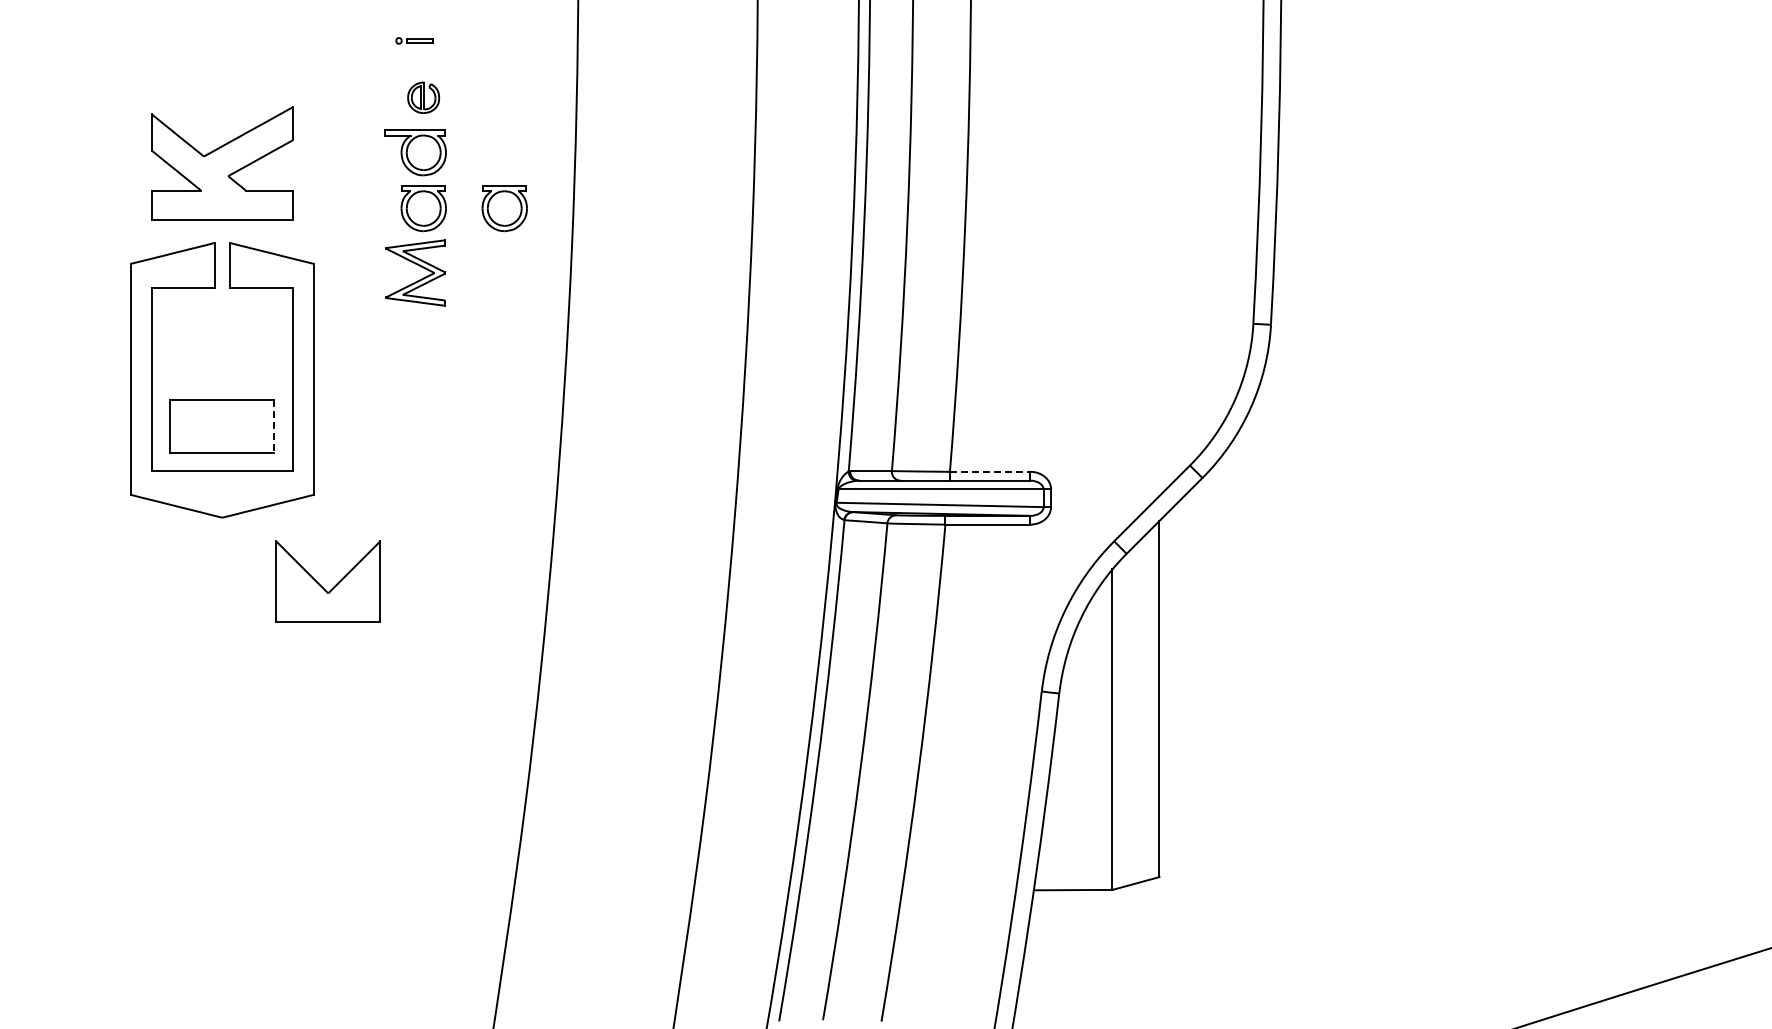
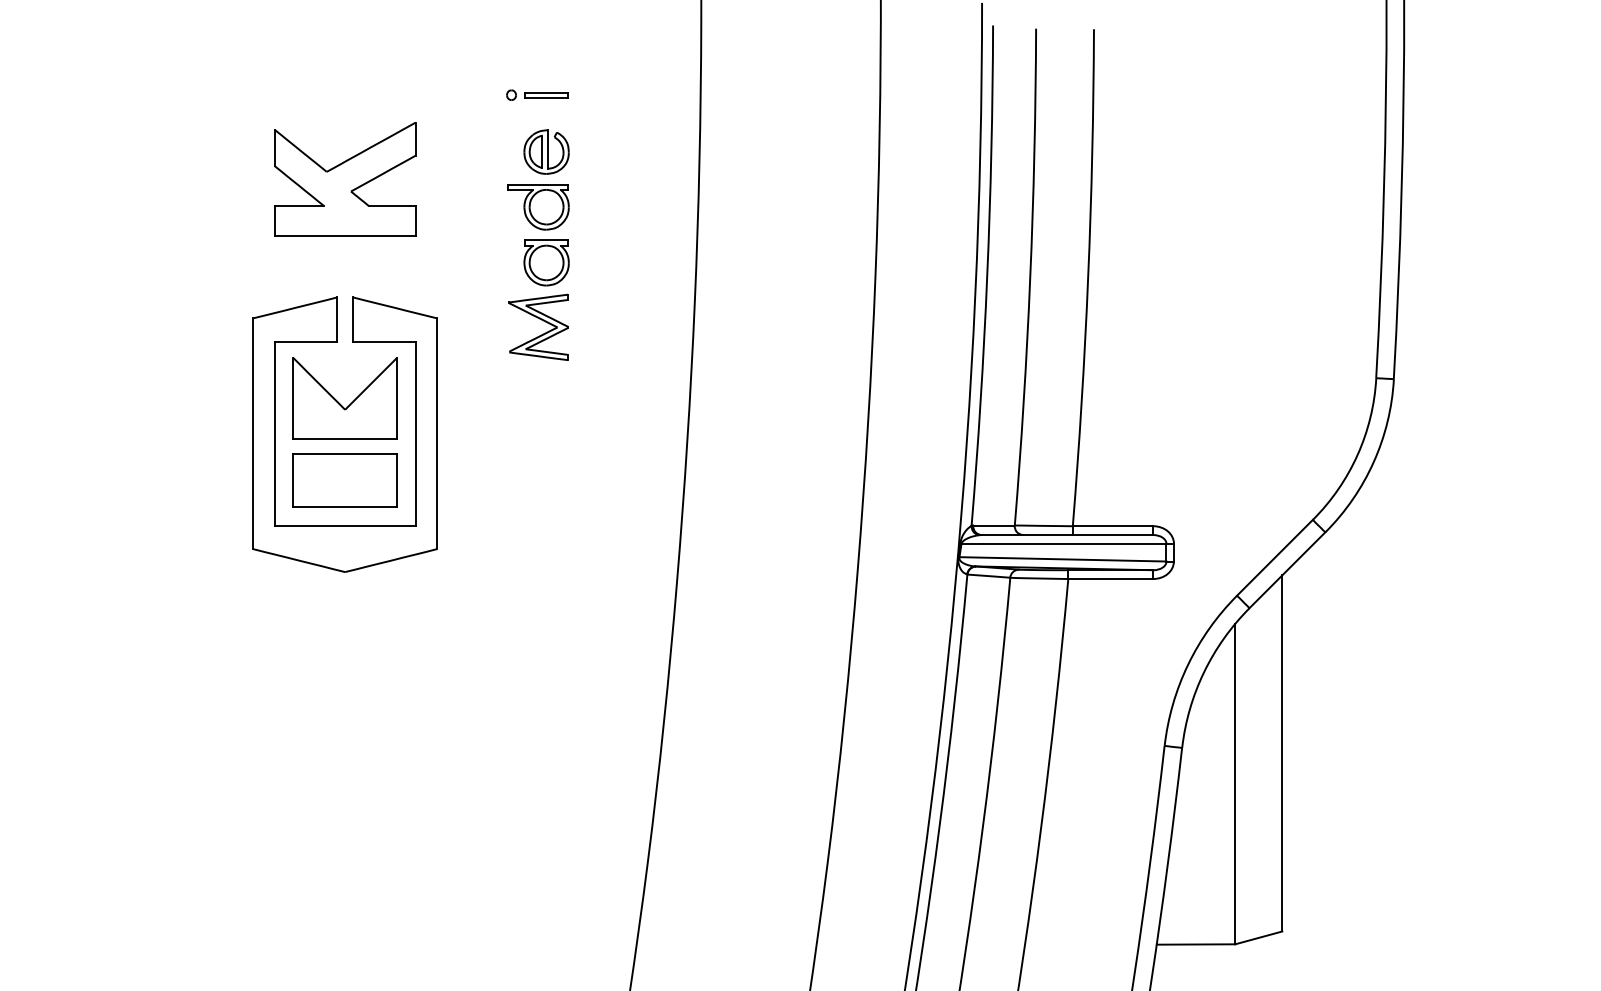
part: (414, 40) -> (537, 94), size x1.67
part: (423, 97) -> (546, 151), size x1.43
part: (222, 163) -> (345, 178), moved
part: (504, 208) -> (627, 262), removed
line: (274, 426) -> (397, 480), dashed -> solid
line: (990, 471) -> (1113, 525), dashed -> solid
part: (322, 586) -> (339, 402), moved

